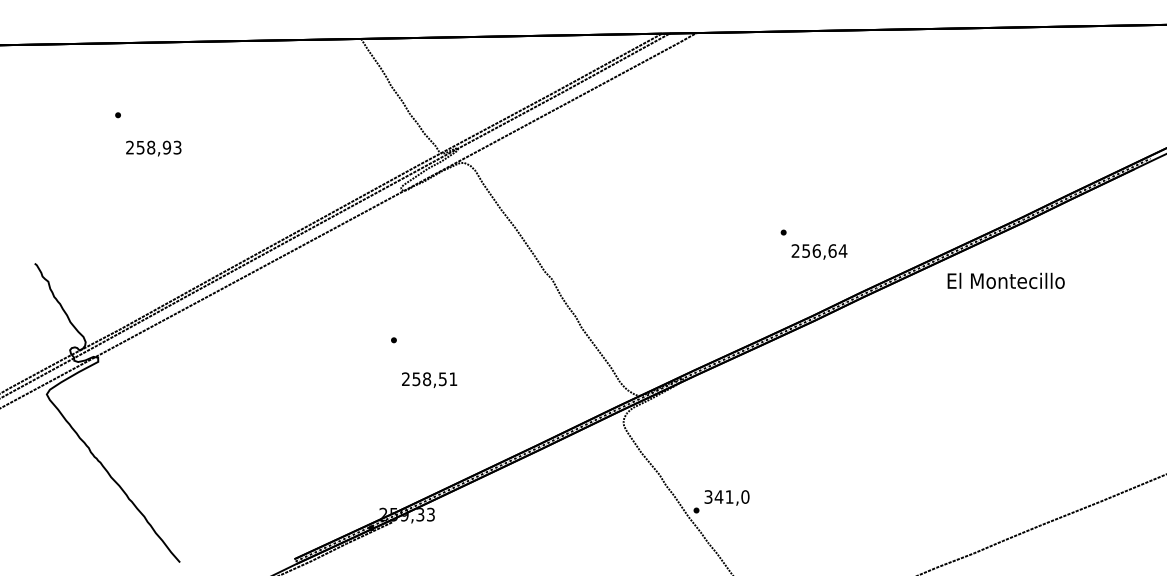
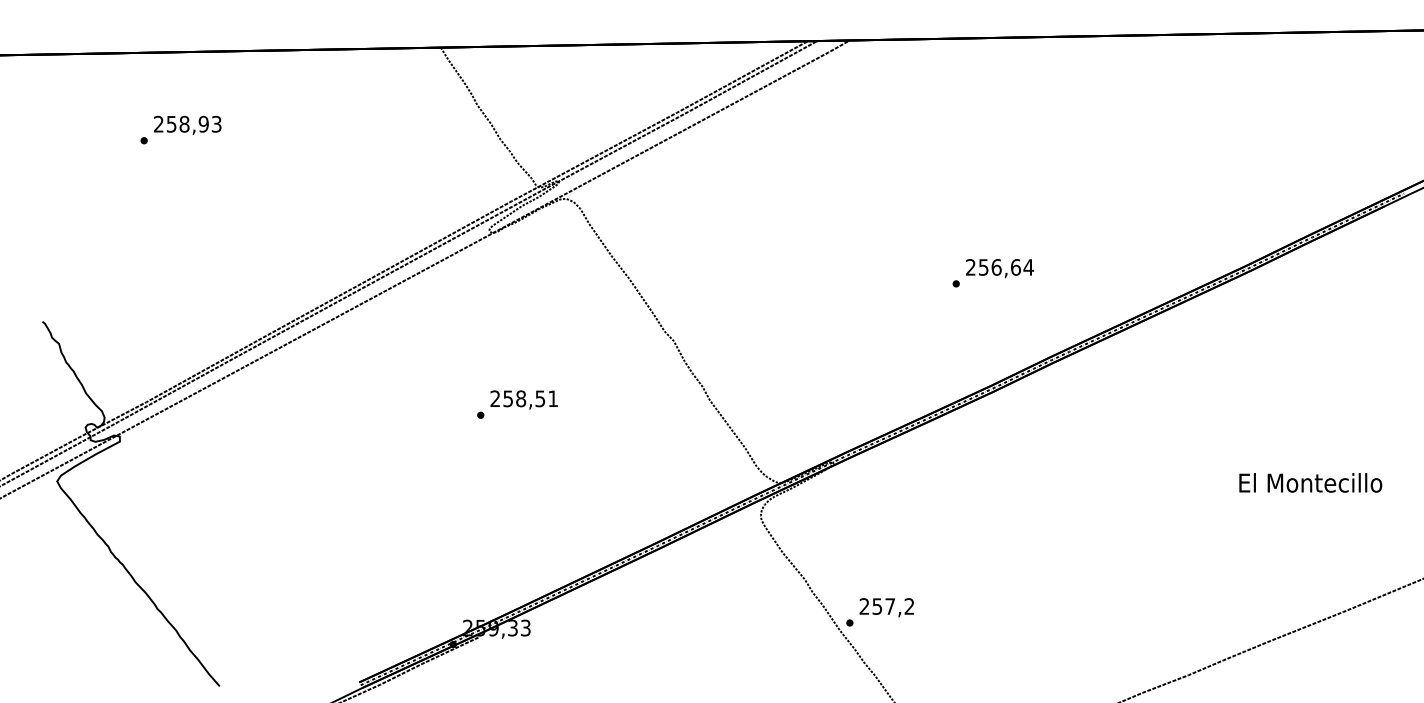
text: (153, 147) -> (187, 124), moved
text: (819, 251) -> (999, 268), moved
text: (1006, 280) -> (1310, 482), moved
text: (429, 379) -> (523, 399), moved
text: (726, 496) -> (886, 606), 341,0 -> 257,2

